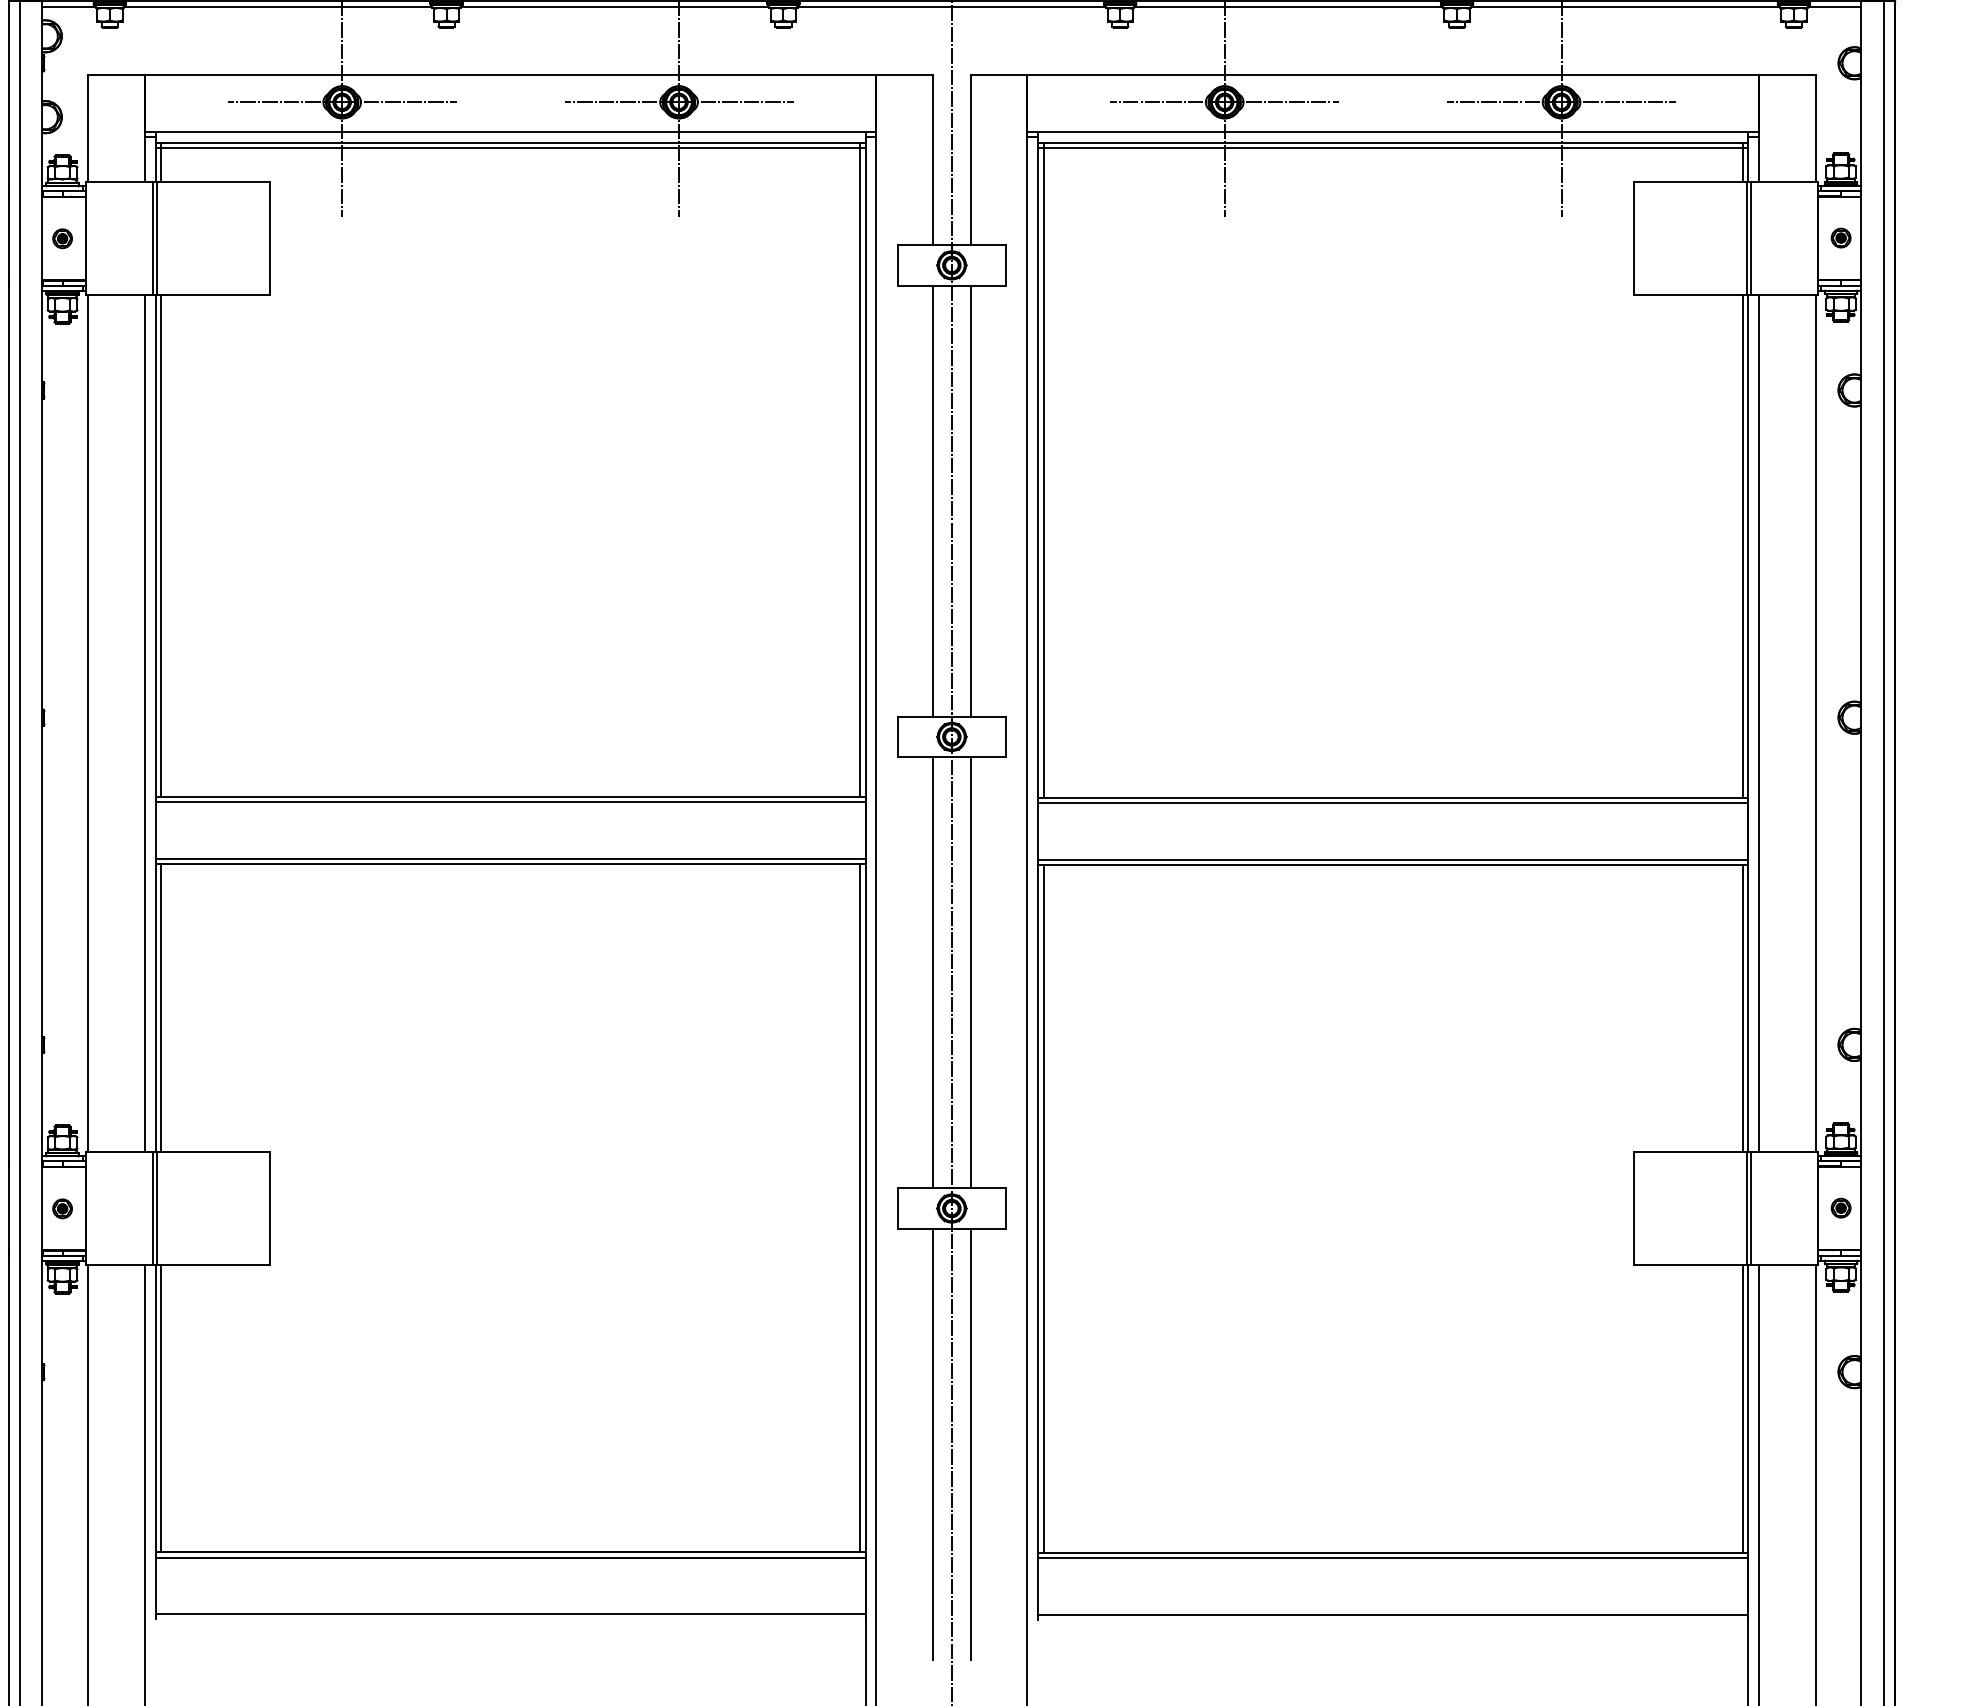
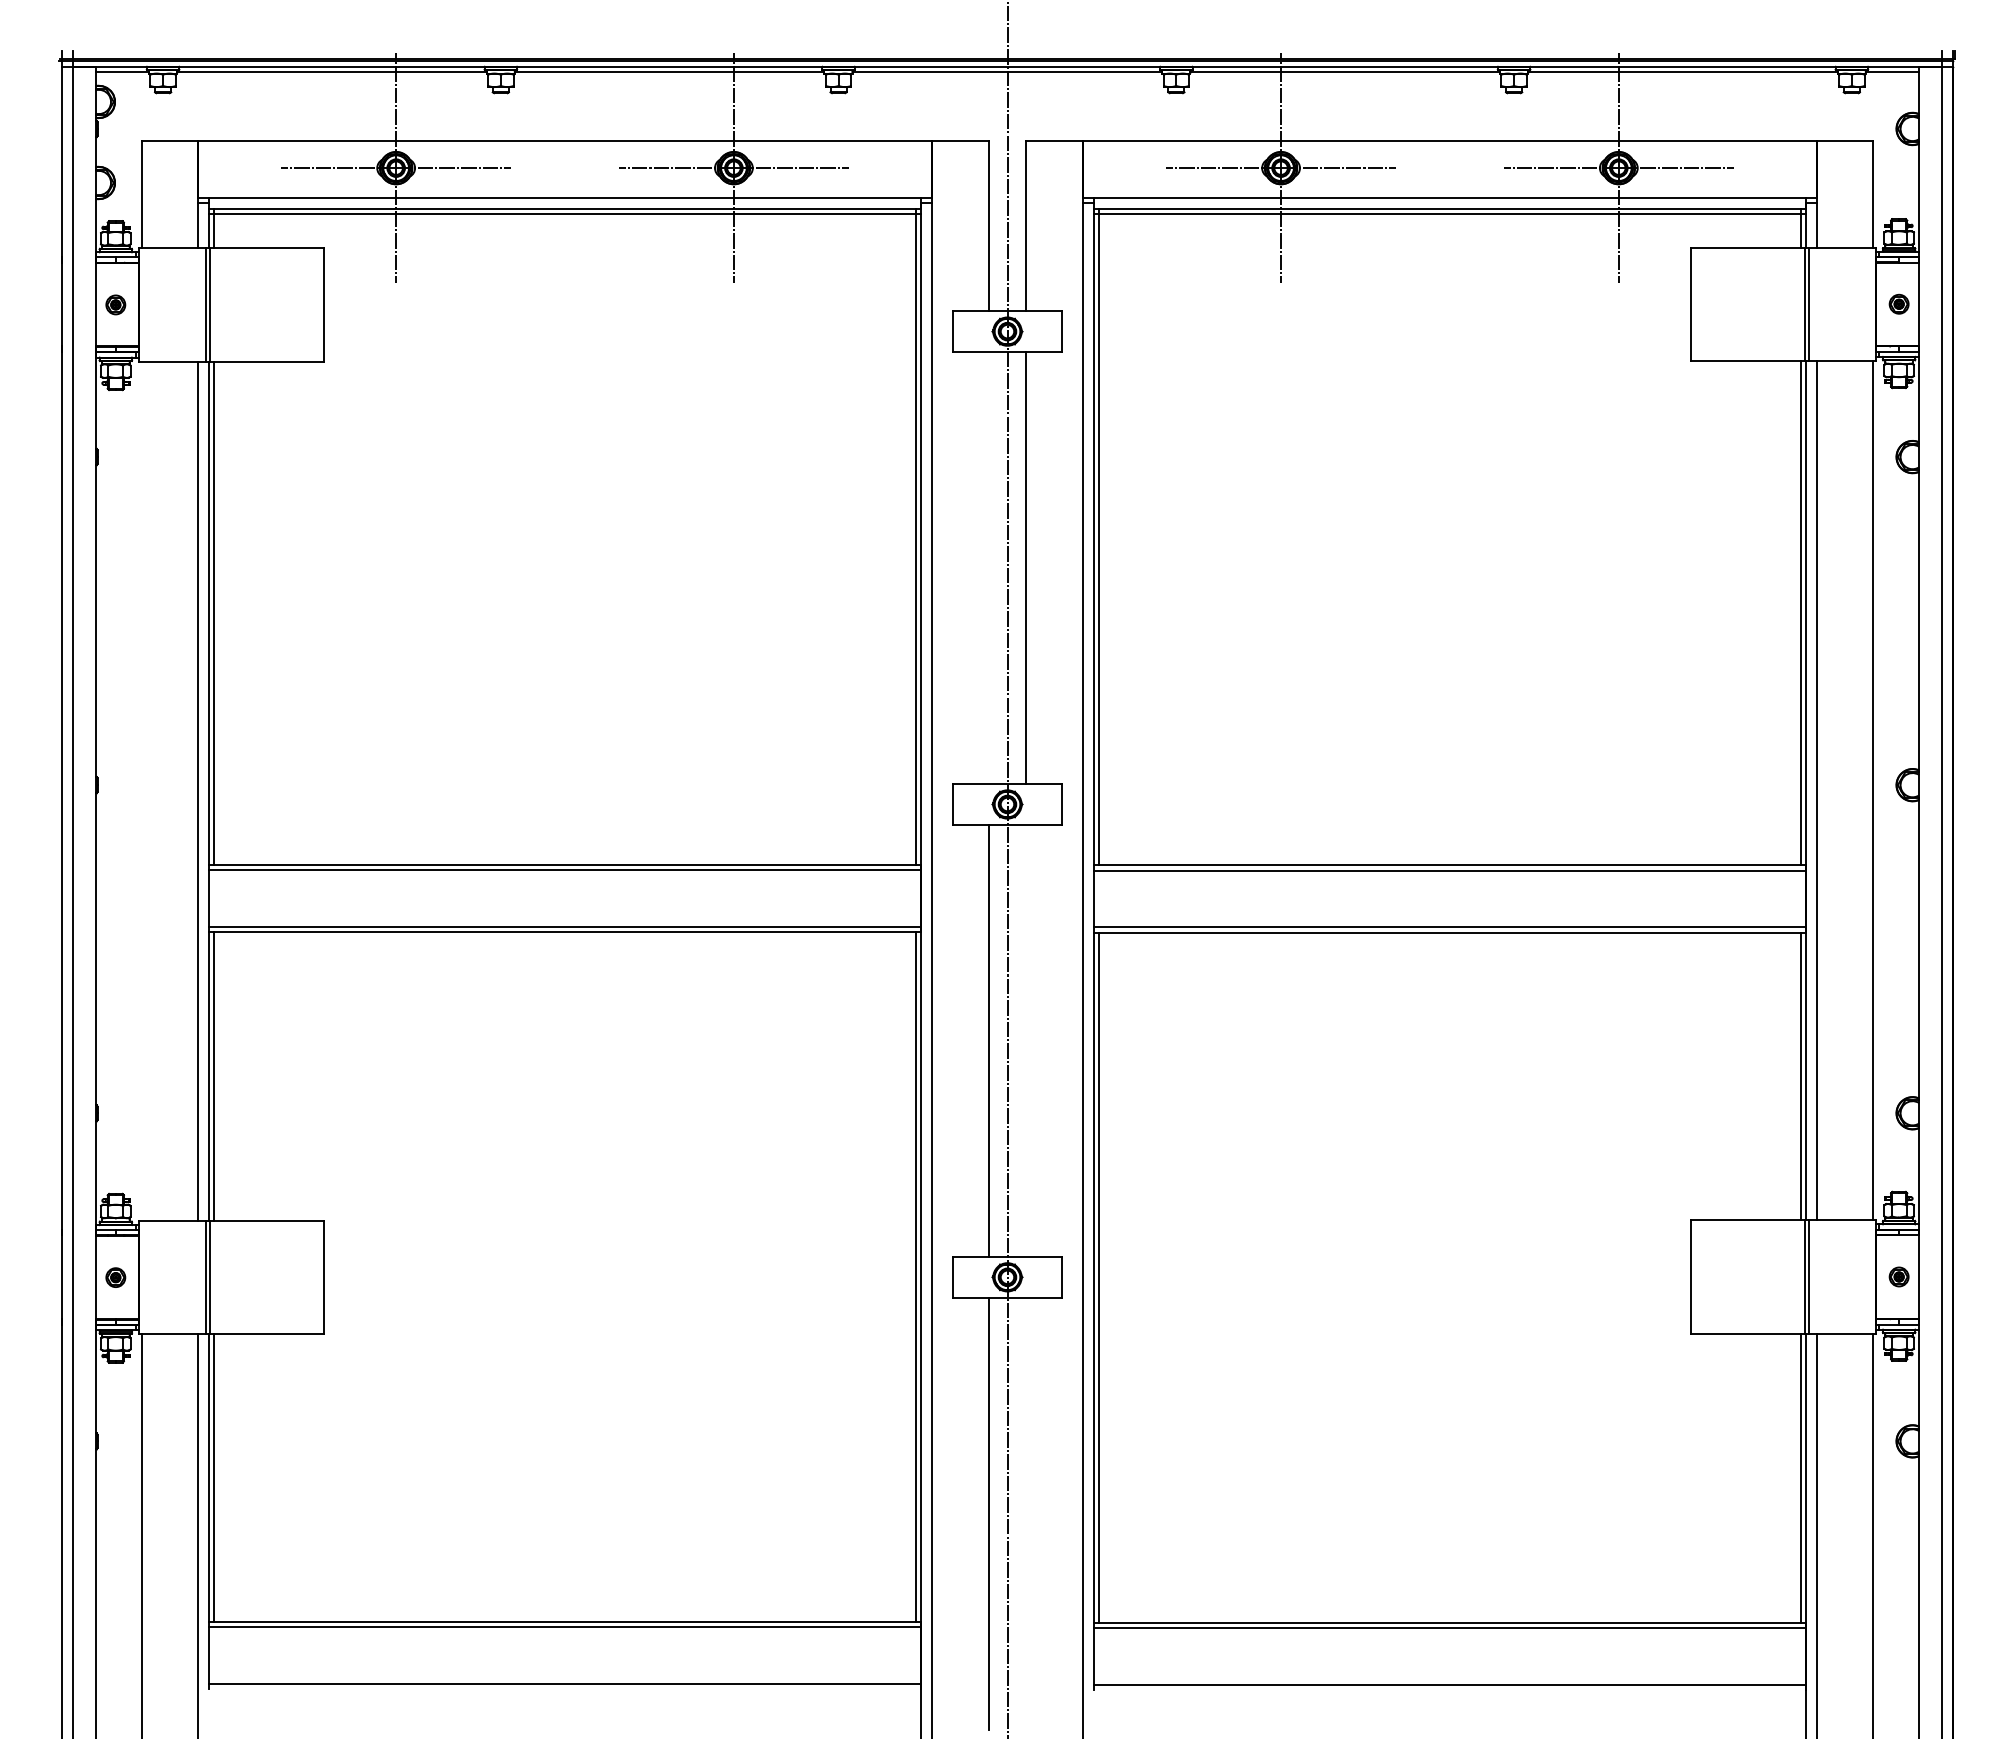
line: (932, 500) -> (988, 567), removed
line: (88, 723) -> (141, 790), removed
line: (970, 972) -> (1026, 1040), removed
line: (970, 1444) -> (1026, 1513), removed

